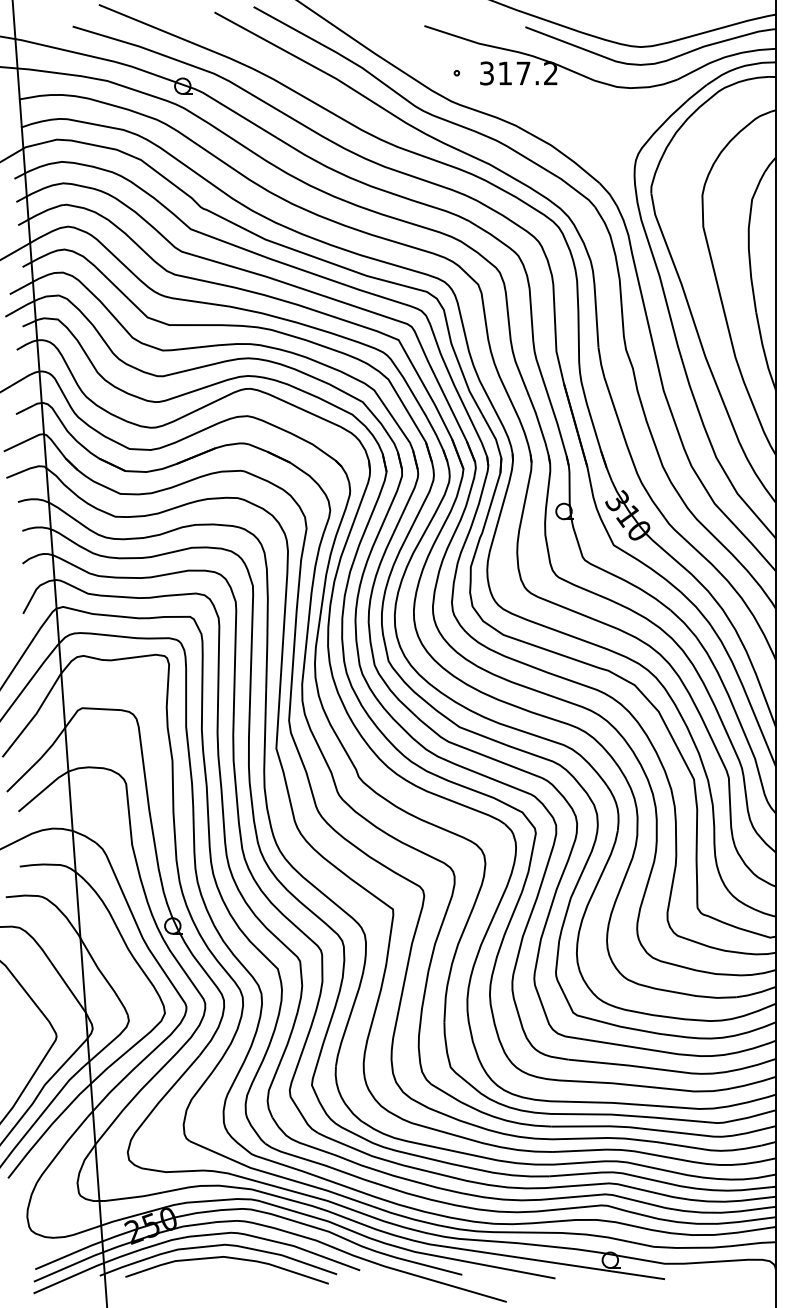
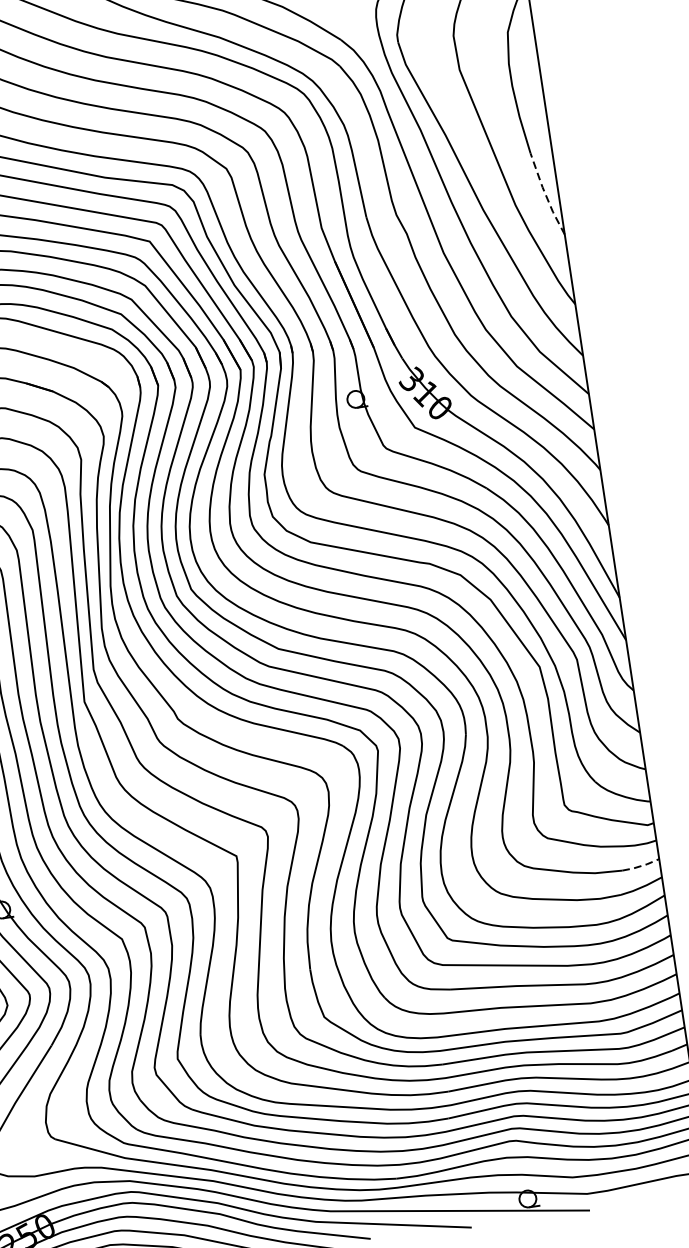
line: (764, 351) -> (545, 194), solid -> dashed
line: (759, 973) -> (641, 865), solid -> dashed

